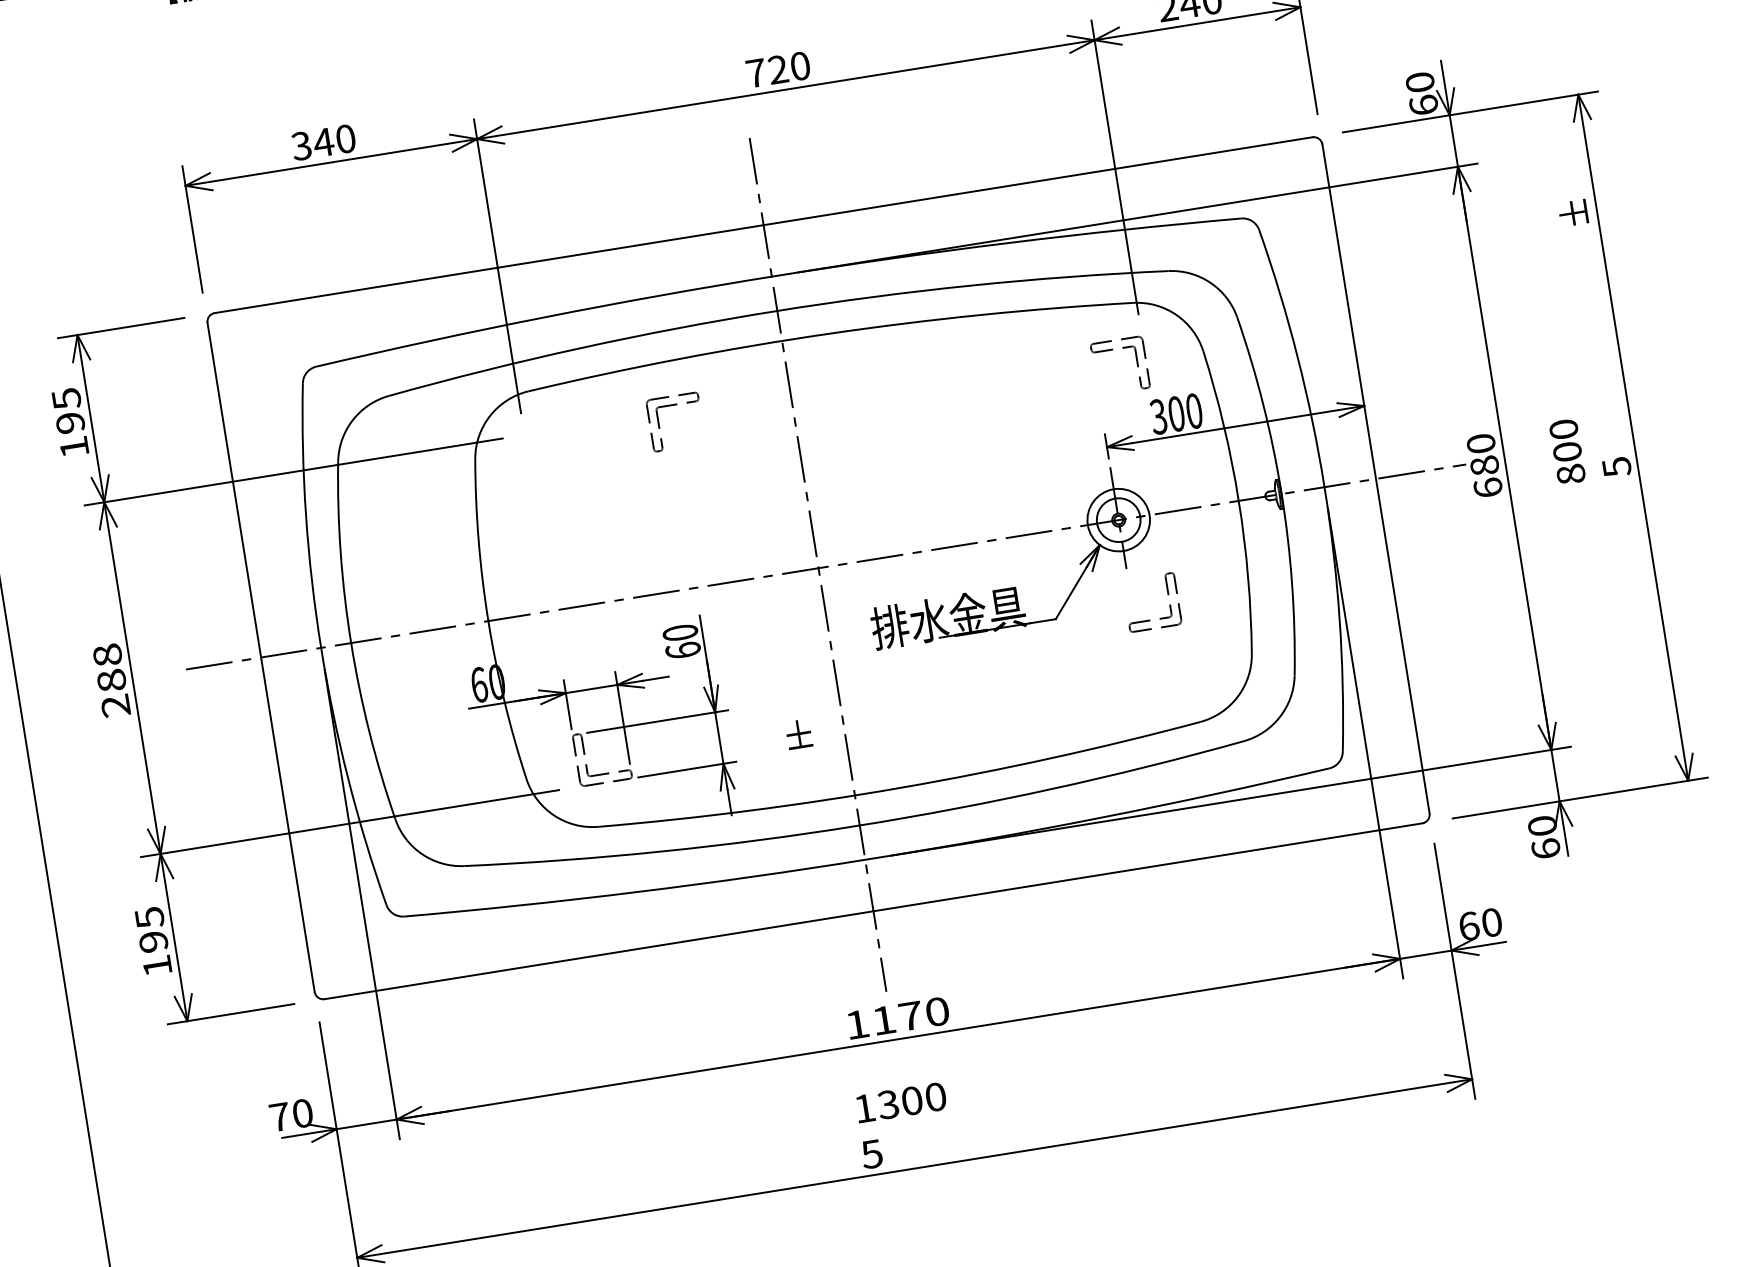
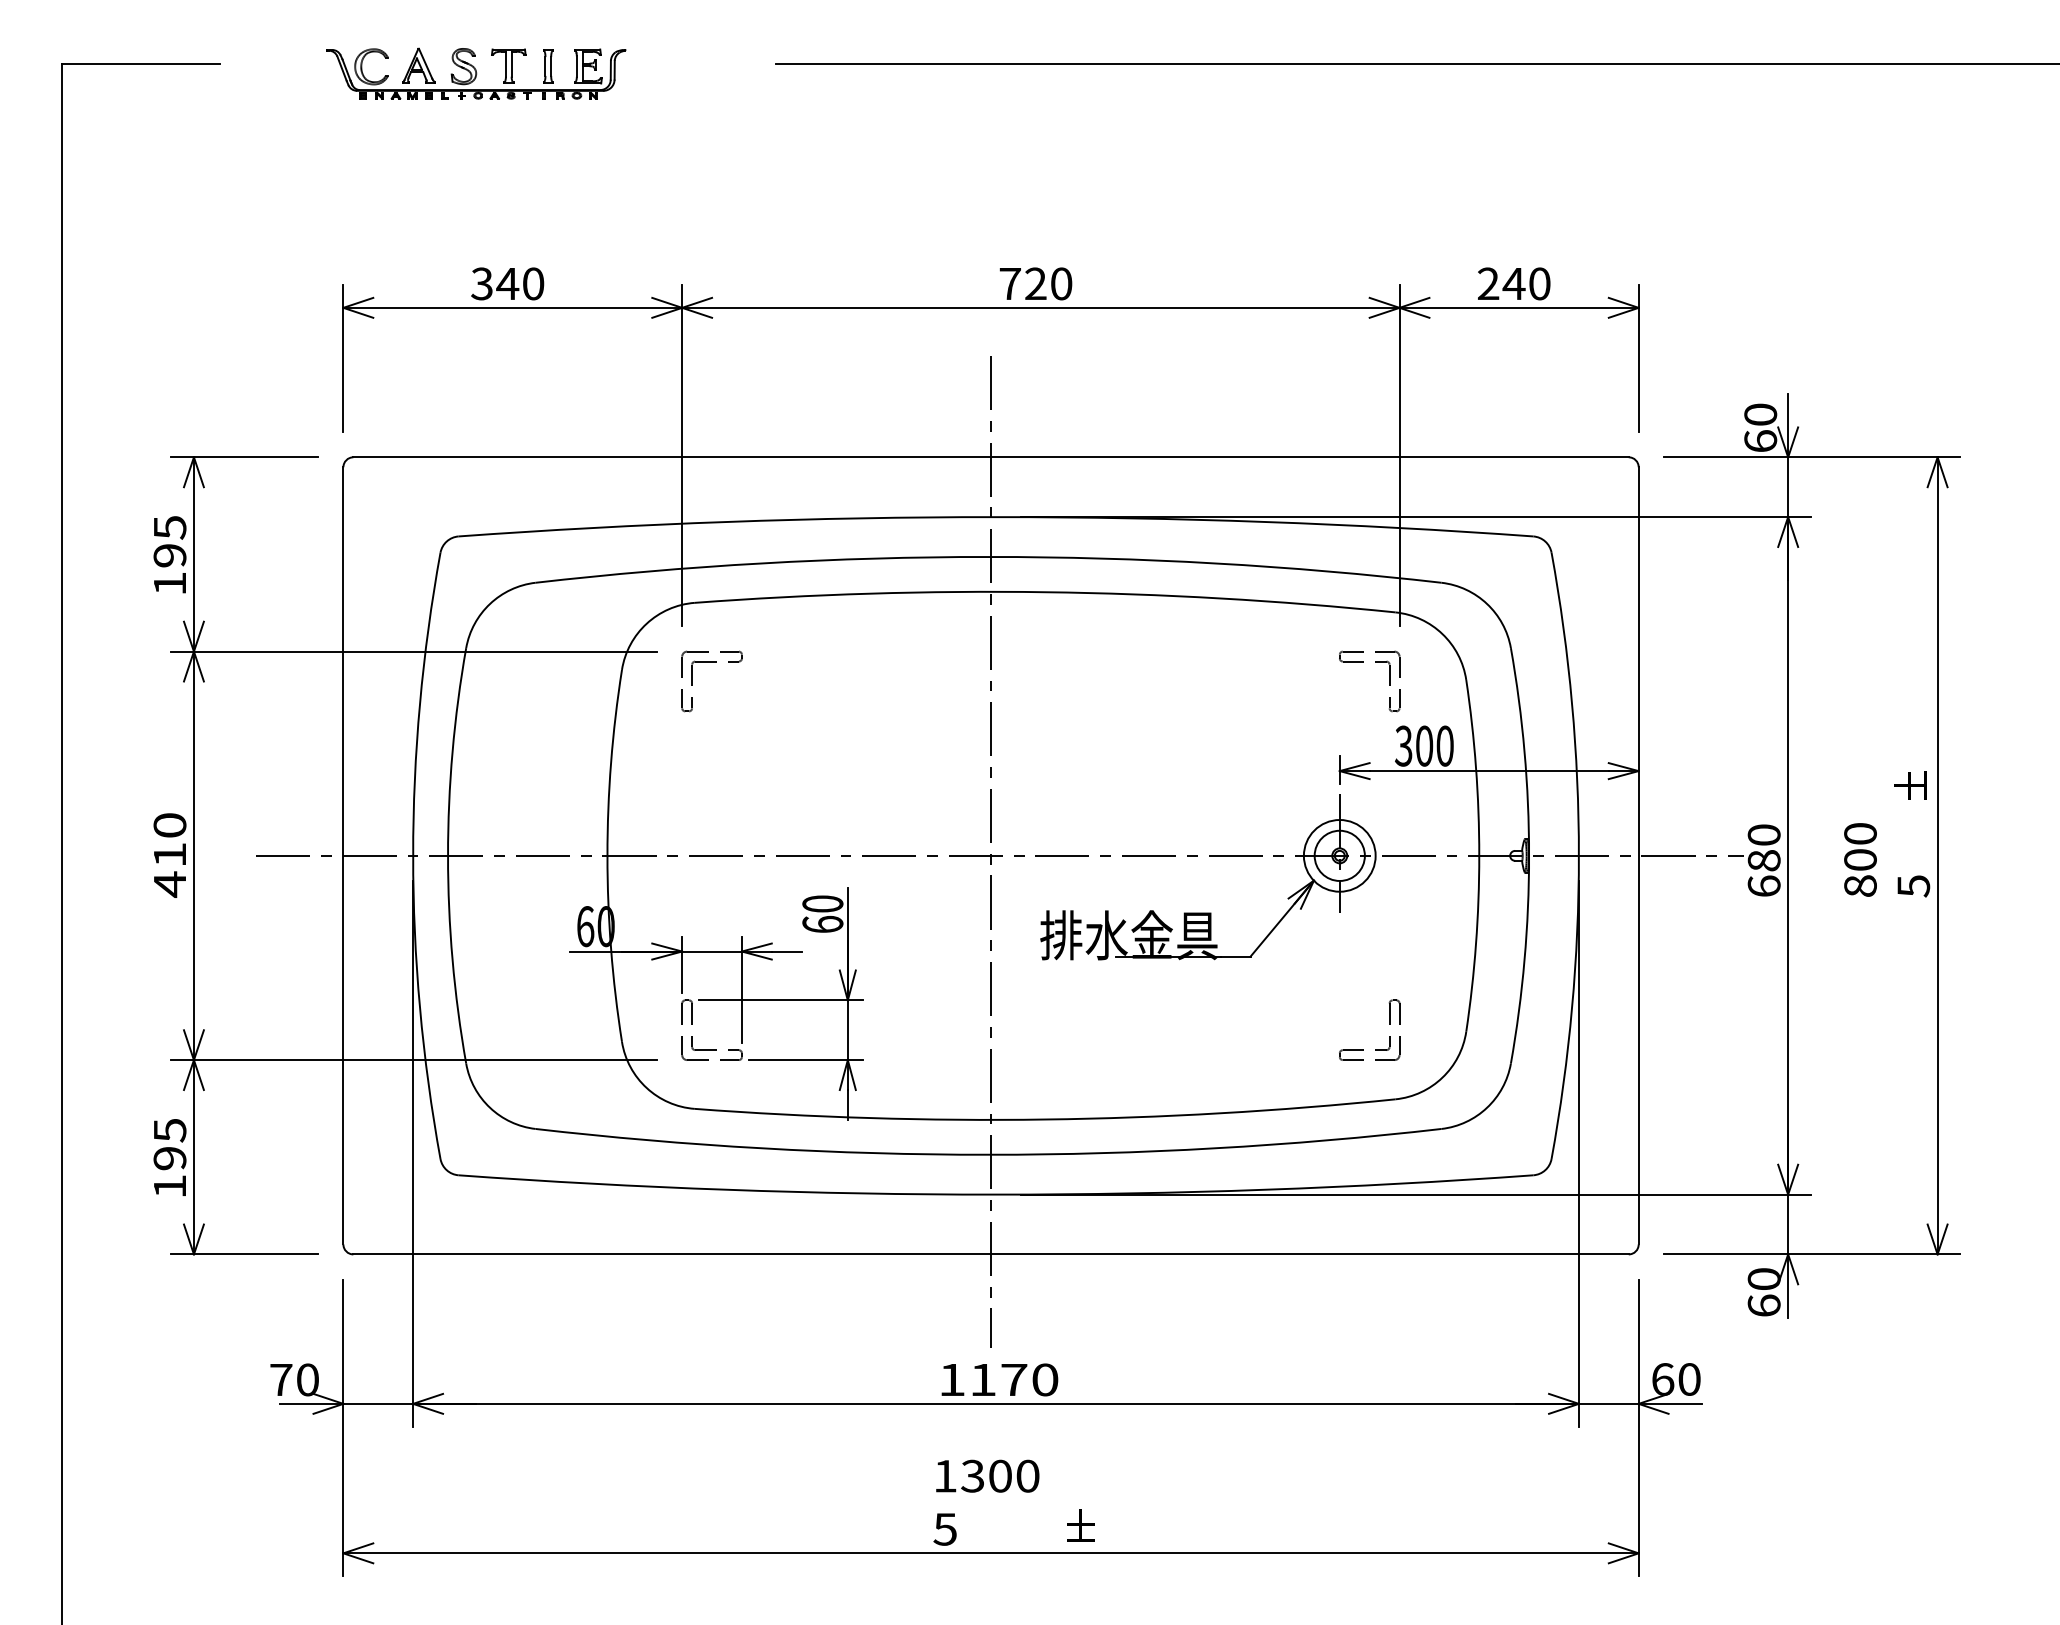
text: (1573, 213) -> (1910, 785), moved
part: (672, 405) -> (711, 662), moved
part: (1168, 594) -> (1389, 1024), moved
text: (111, 681) -> (169, 855), 288 -> 410
text: (798, 734) -> (1080, 1525), moved

